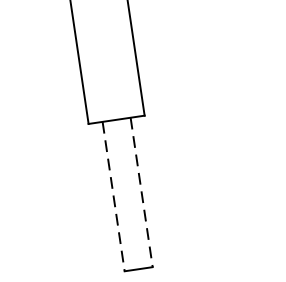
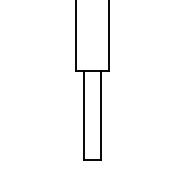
line: (141, 192) -> (100, 115), dashed -> solid
line: (114, 196) -> (84, 115), dashed -> solid

